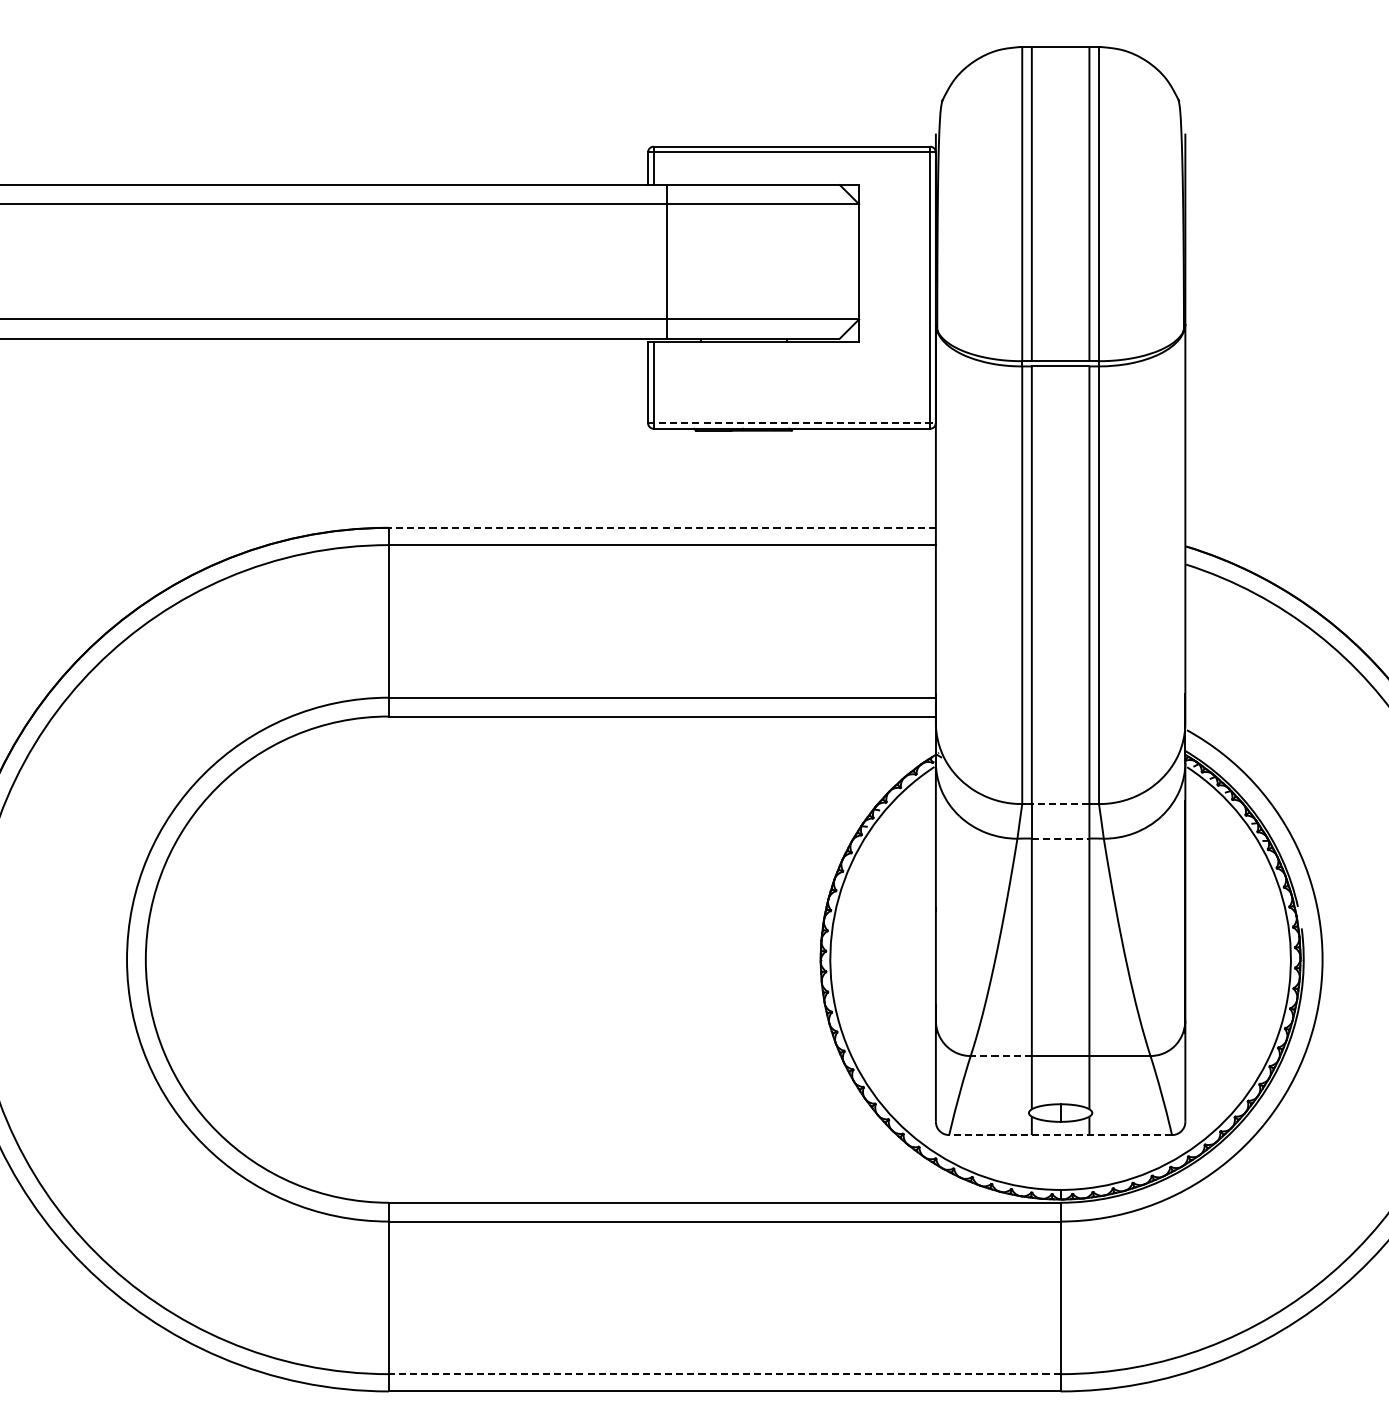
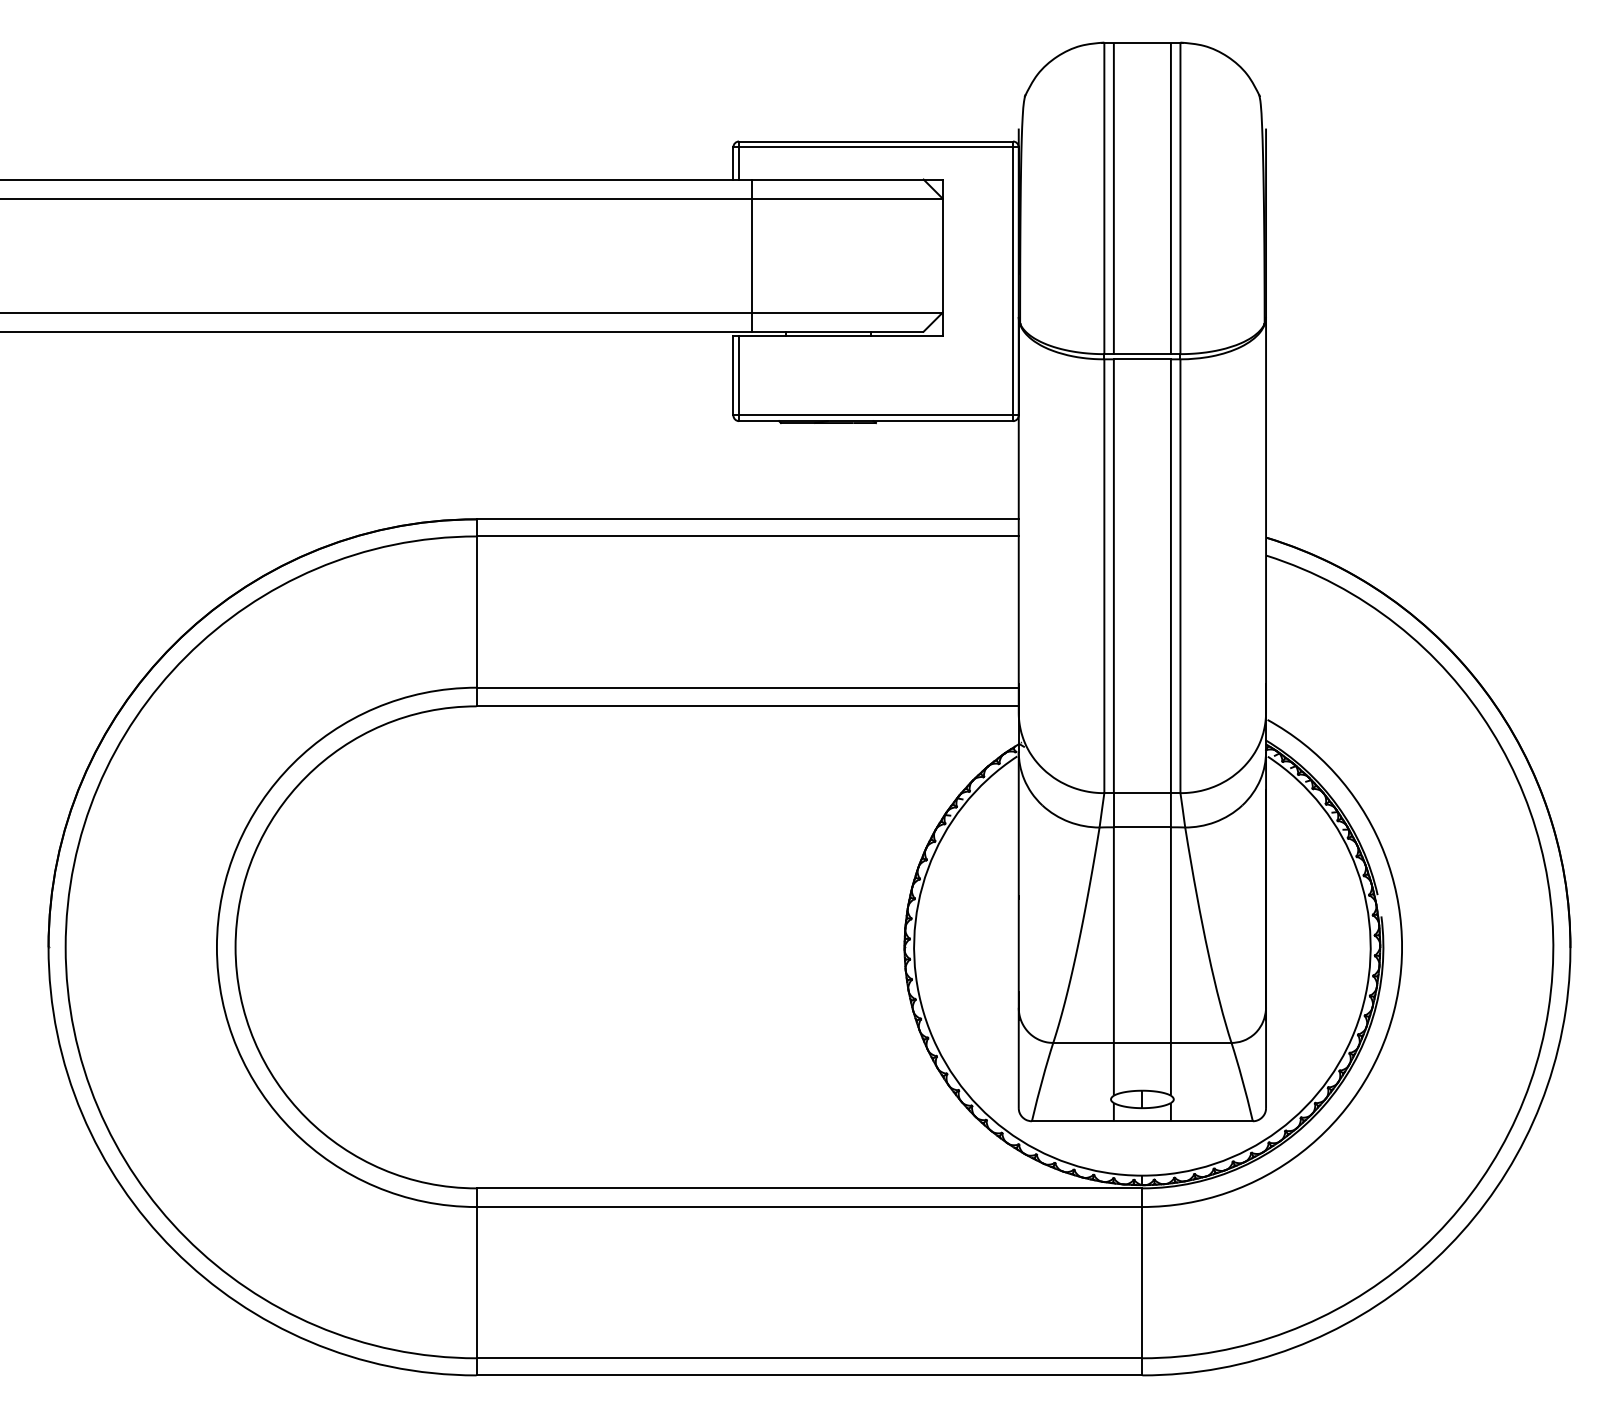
line: (792, 423) -> (876, 415), dashed -> solid
line: (662, 528) -> (747, 519), dashed -> solid
line: (1060, 804) -> (1142, 793), dashed -> solid
line: (1060, 838) -> (1142, 827), dashed -> solid
line: (1001, 1055) -> (1083, 1042), dashed -> solid
line: (1059, 1135) -> (1141, 1121), dashed -> solid
line: (724, 1374) -> (809, 1358), dashed -> solid

